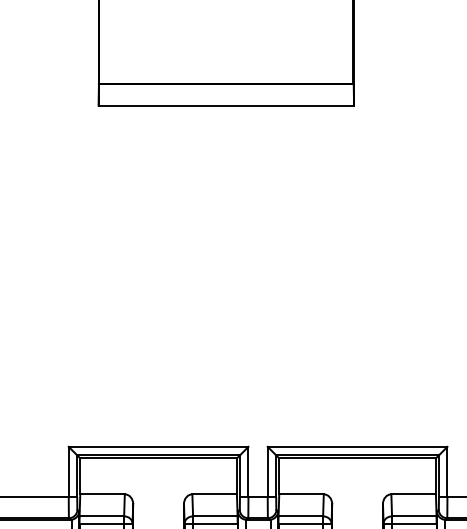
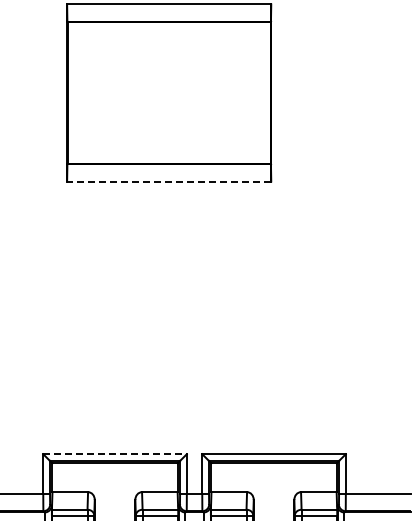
line: (225, 105) -> (168, 181), solid -> dashed
line: (159, 447) -> (115, 454), solid -> dashed

